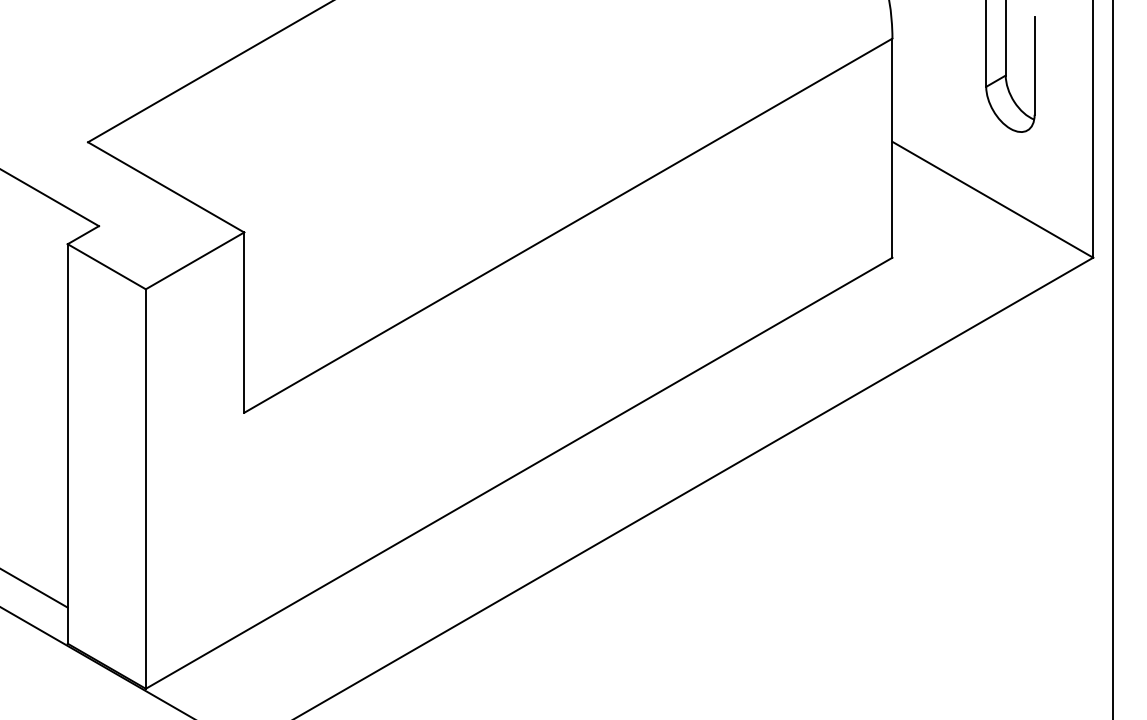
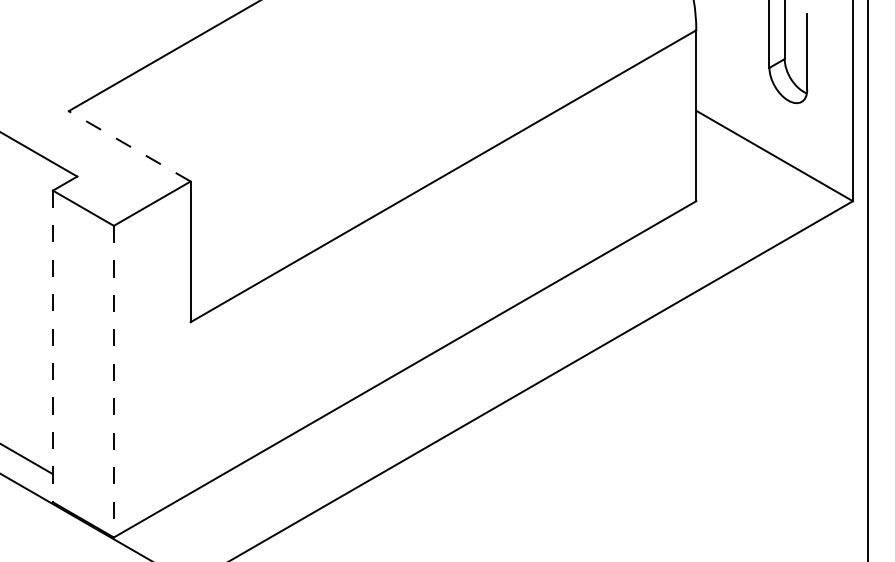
line: (165, 187) -> (129, 146), solid -> dashed
line: (67, 443) -> (52, 346), solid -> dashed
line: (145, 488) -> (113, 381), solid -> dashed

